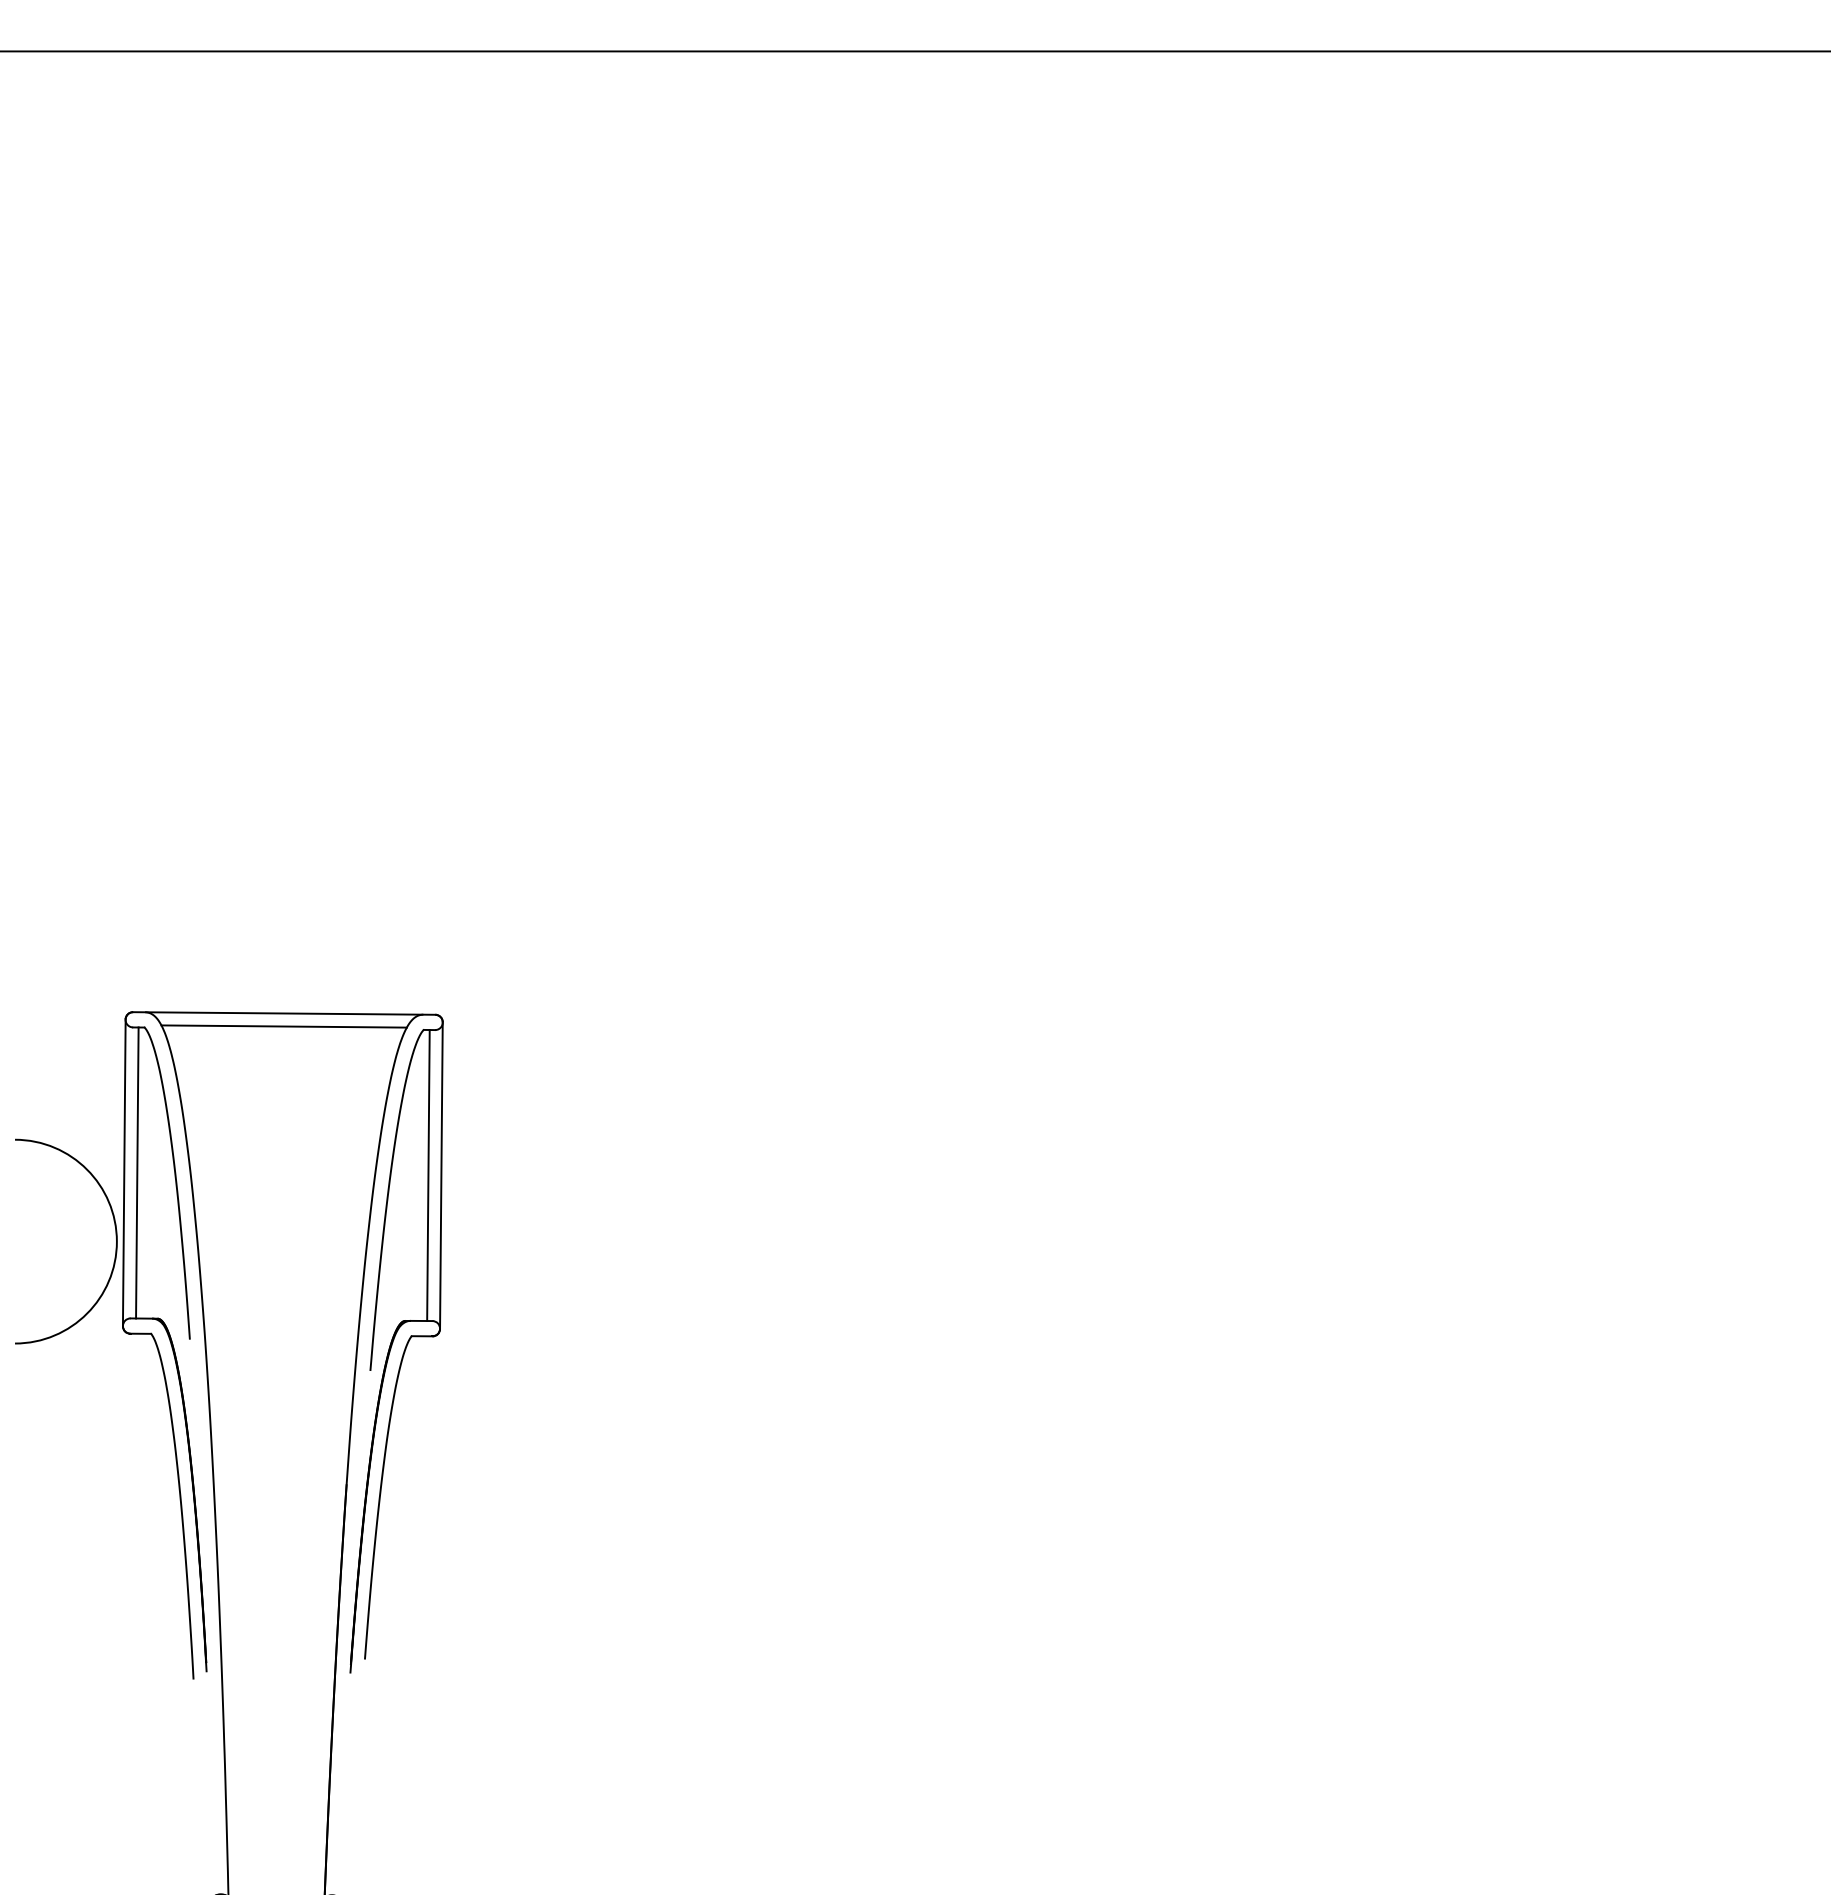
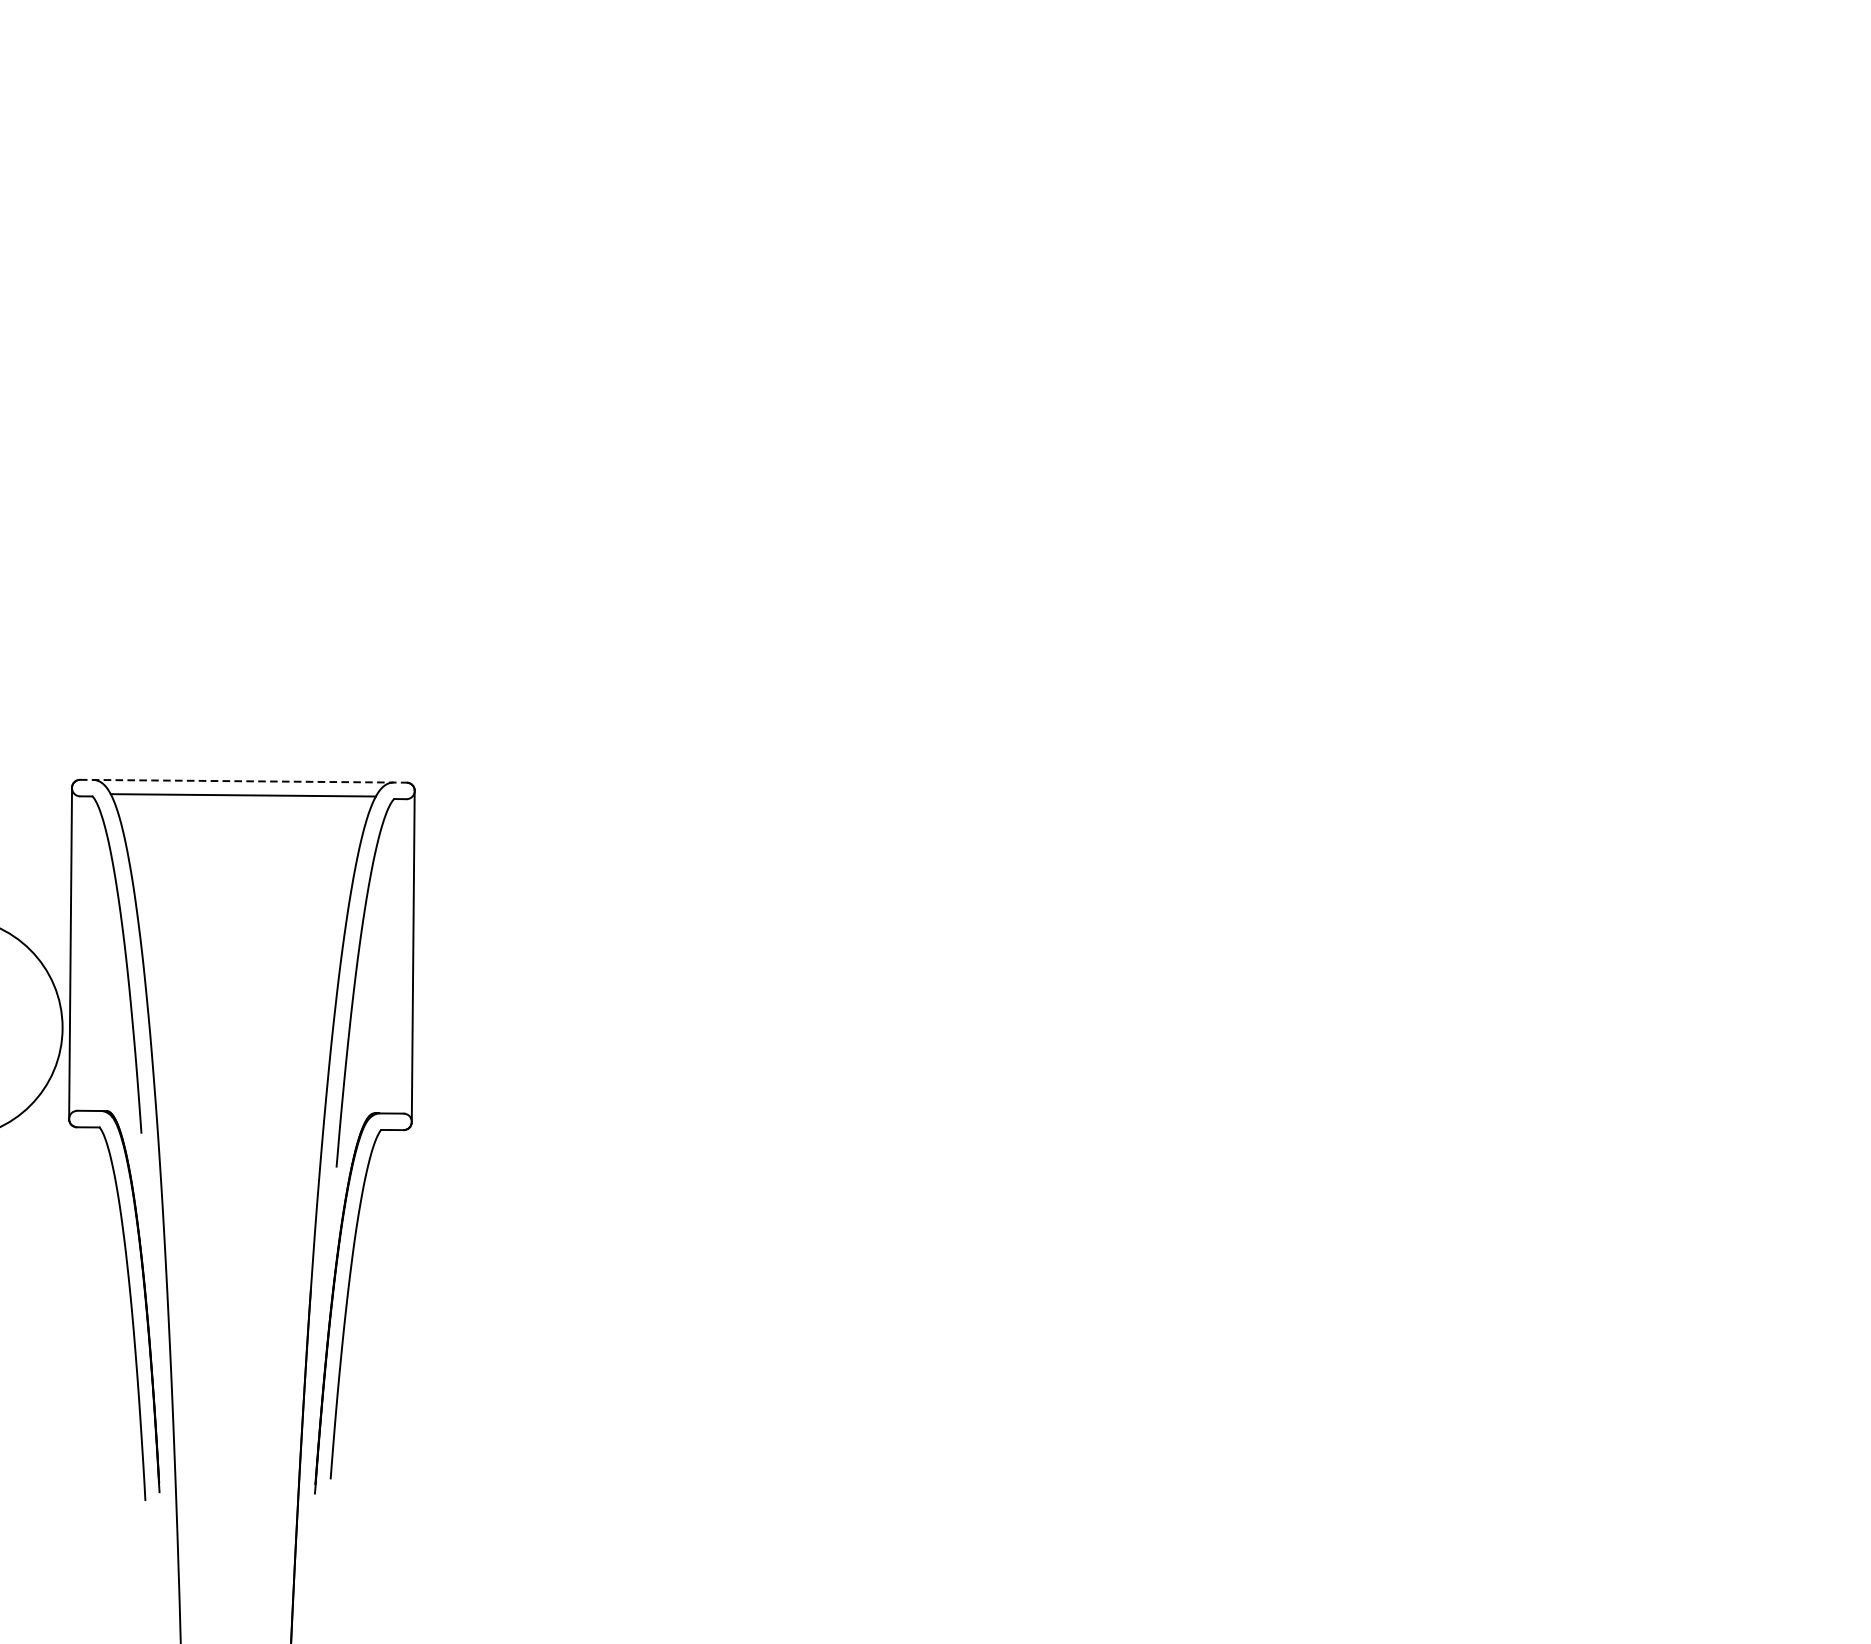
line: (284, 1013) -> (243, 781), solid -> dashed
line: (137, 1172) -> (84, 953), removed
line: (428, 1175) -> (399, 956), removed

